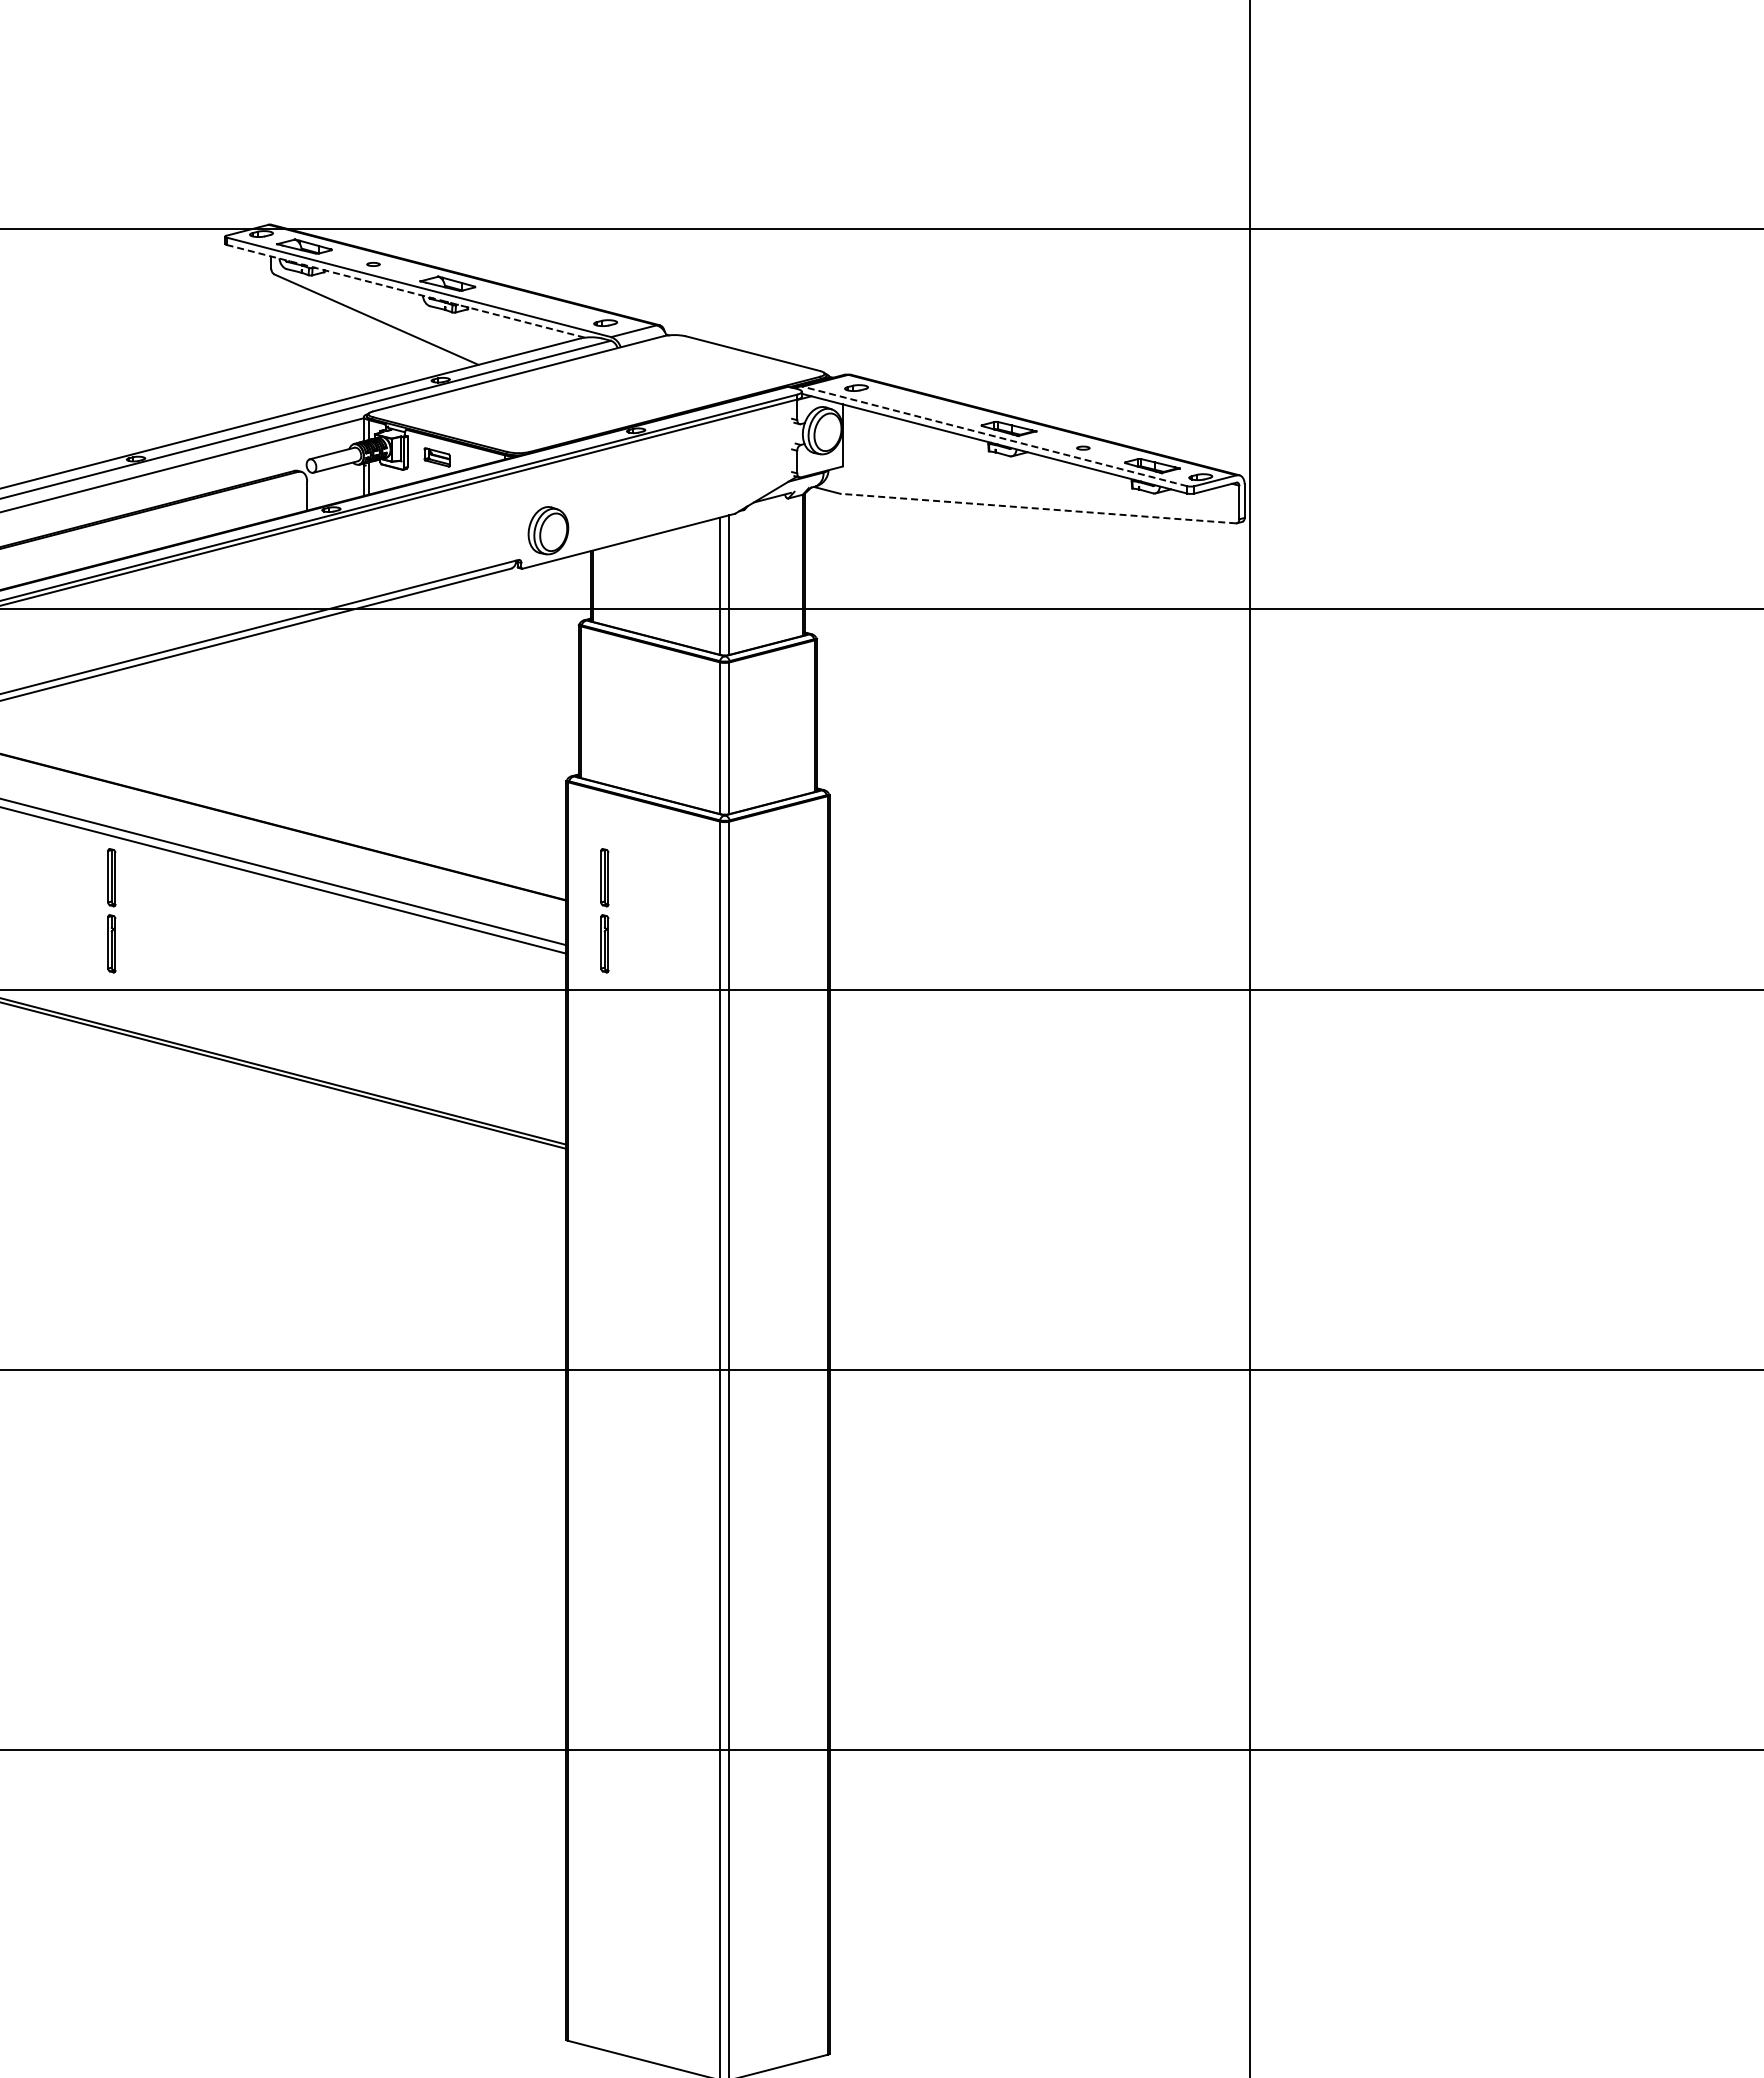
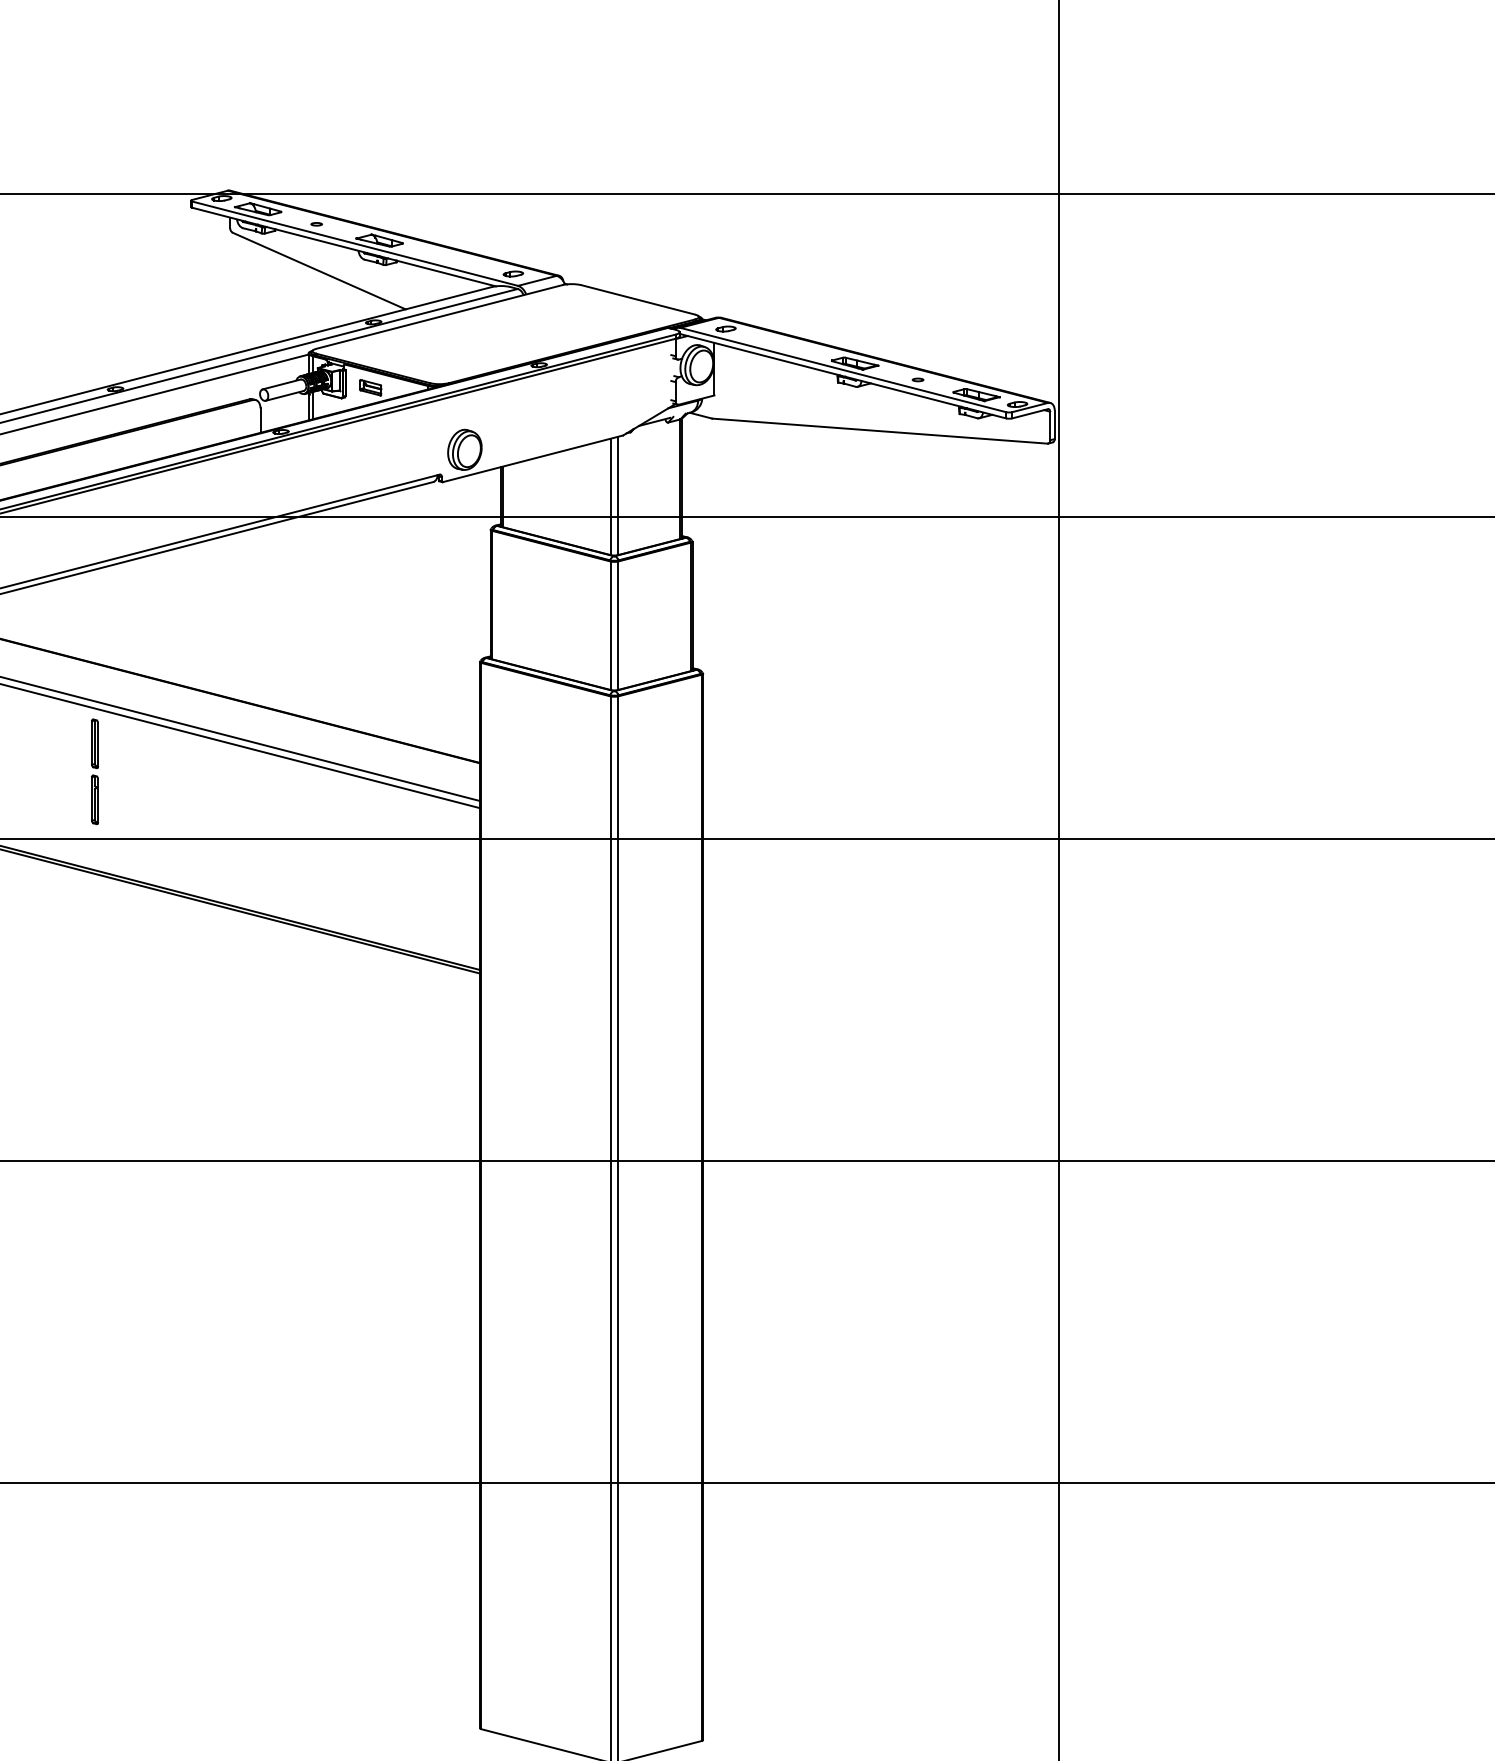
line: (406, 291) -> (344, 247), dashed -> solid
line: (994, 436) -> (842, 370), dashed -> solid
line: (1037, 508) -> (879, 431), dashed -> solid
part: (604, 910) -> (512, 771), removed

